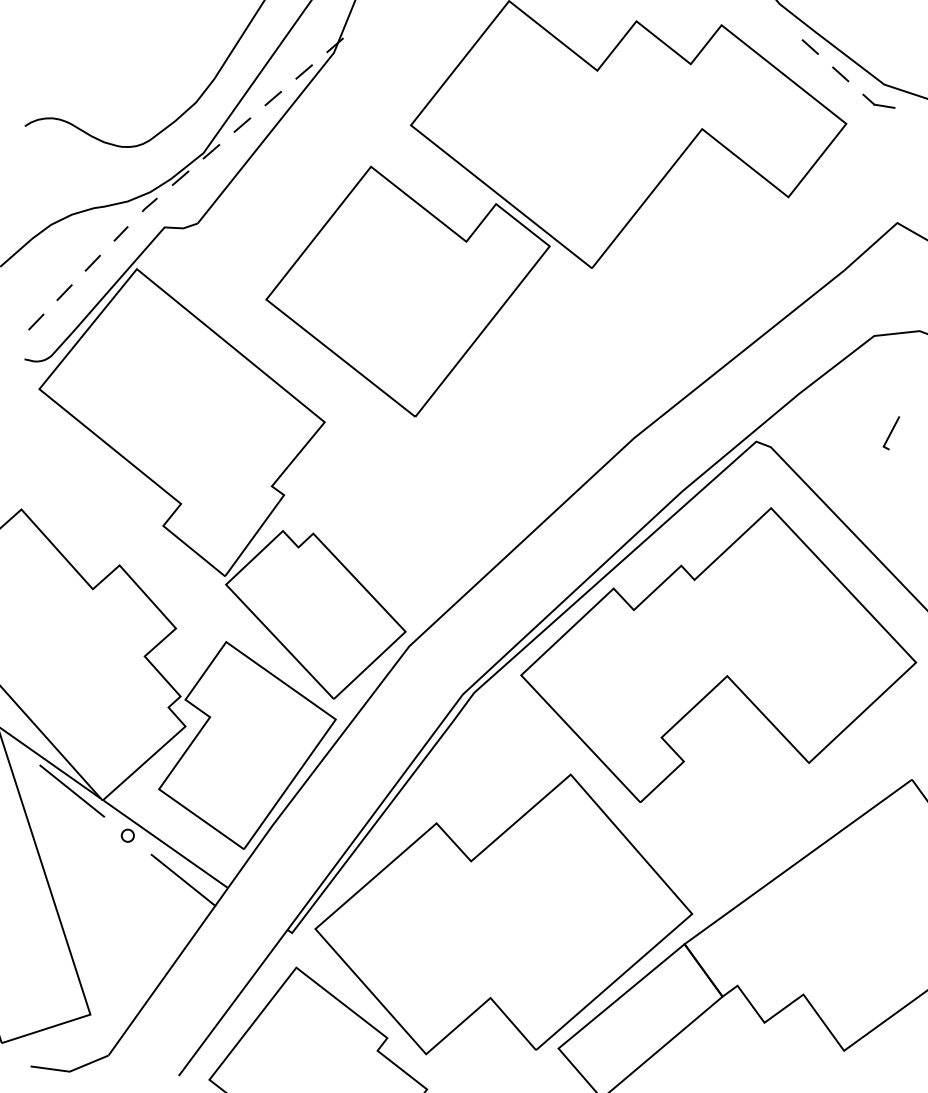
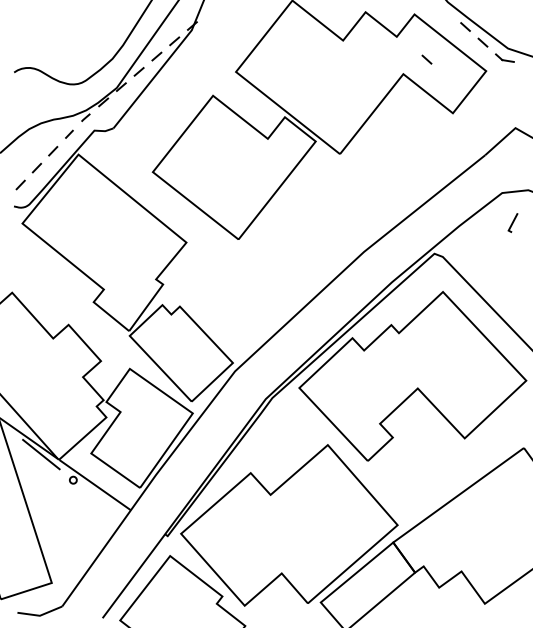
line: (742, 103) -> (426, 59), added
line: (890, 432) -> (512, 222), moved
line: (183, 879) -> (105, 505), removed

